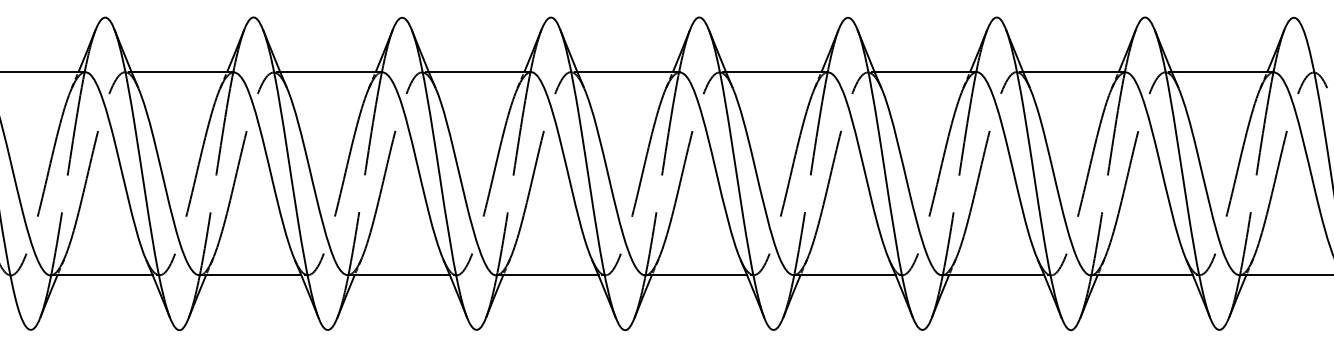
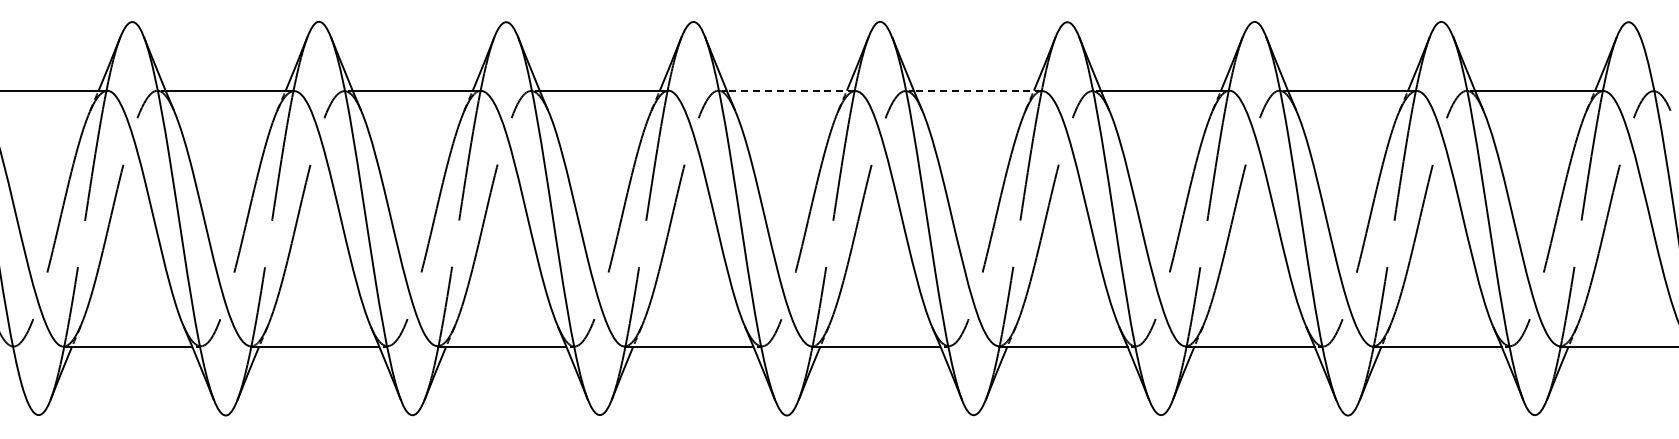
line: (628, 72) -> (790, 90), solid -> dashed
line: (776, 72) -> (977, 90), solid -> dashed

